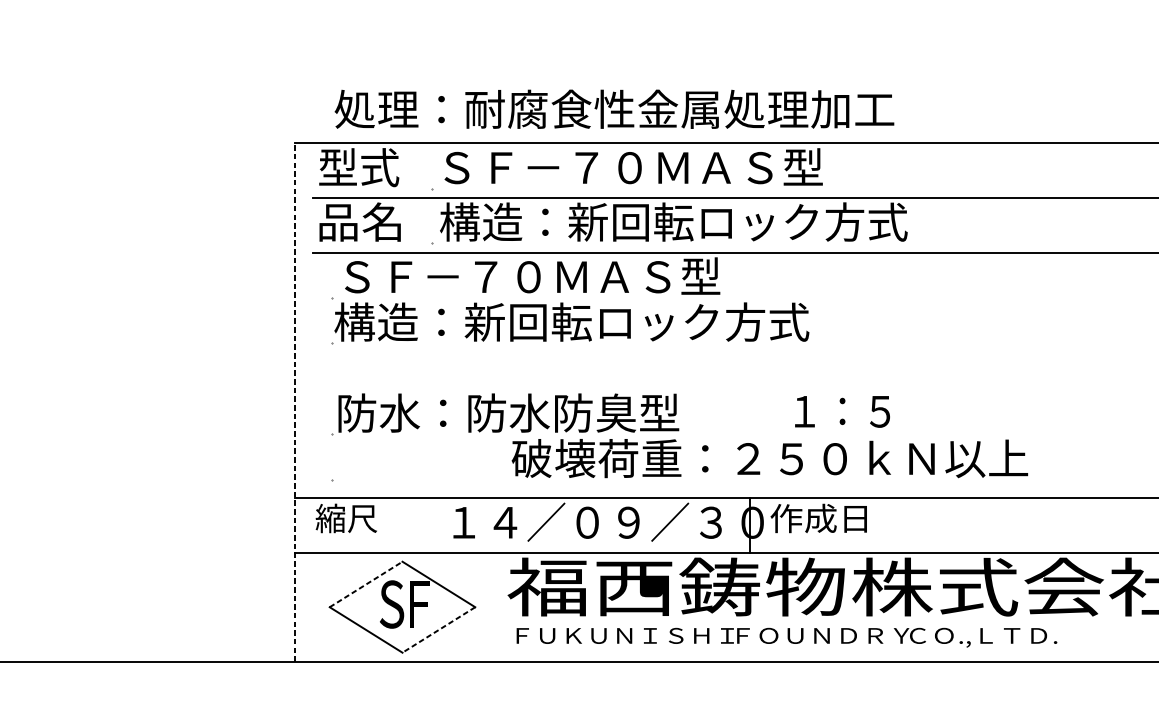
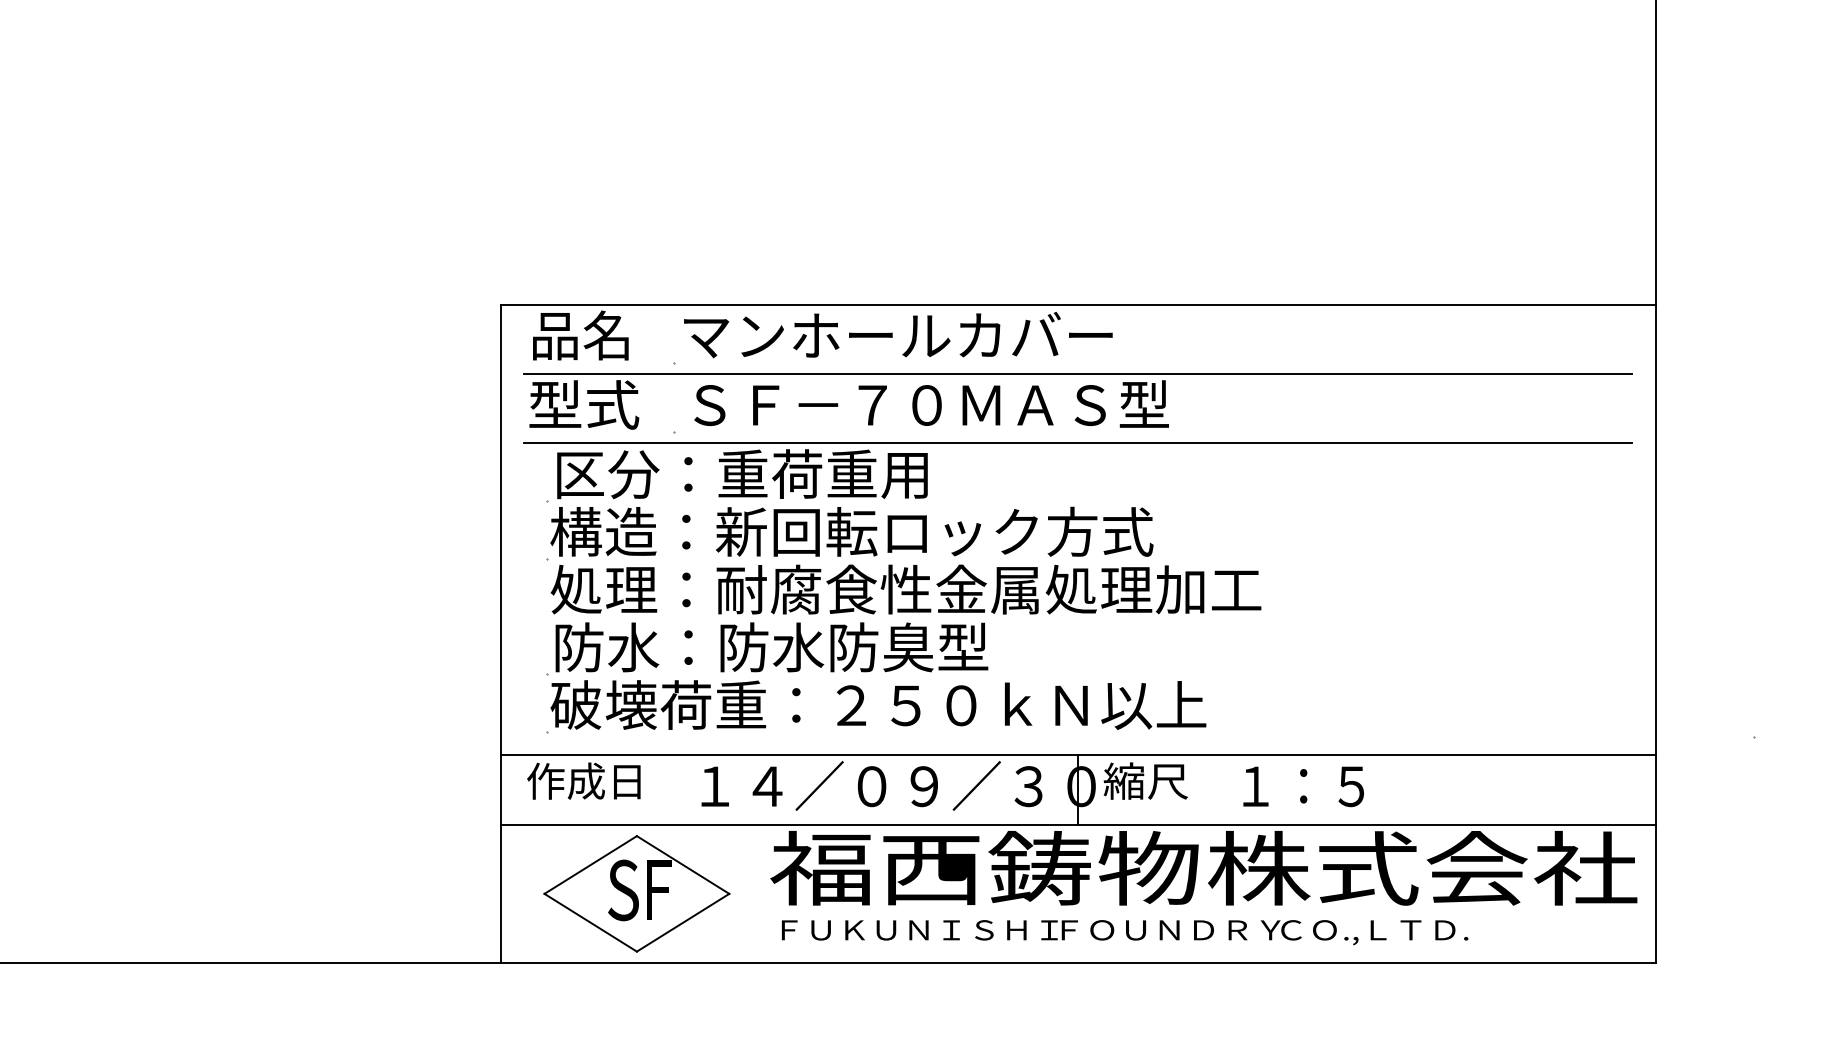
text: (614, 109) -> (905, 589), moved
text: (631, 166) -> (927, 334), ＳＦ－７０ＭＡＳ型 -> マンホールカバー
text: (358, 167) -> (581, 335), 型式 -> 品名
text: (361, 221) -> (584, 404), 品名 -> 型式
text: (673, 221) -> (981, 404), 構造：新回転ロック方式 -> ＳＦ－７０ＭＡＳ型
text: (529, 276) -> (798, 474), ＳＦ－７０ＭＡＳ型 -> 区分：重荷重用
line: (295, 402) -> (500, 633), dashed -> solid
text: (842, 411) -> (1303, 786), moved
text: (769, 458) -> (878, 704), moved
text: (360, 517) -> (583, 780), 縮尺 -> 作成日
text: (817, 517) -> (1164, 780), 作成日 -> 縮尺
line: (366, 584) -> (591, 864), dashed -> solid
line: (438, 630) -> (682, 923), dashed -> solid

